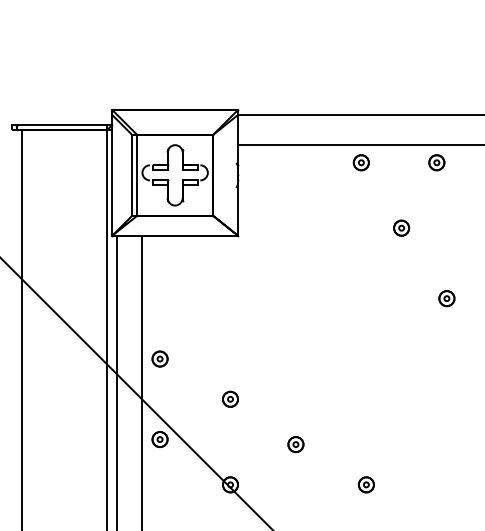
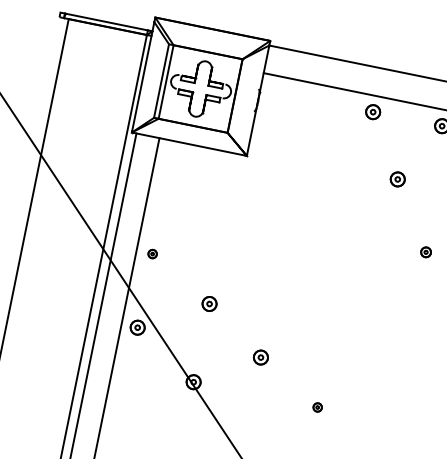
part: (446, 298) -> (425, 252), size x0.7
part: (159, 358) -> (152, 253), size x0.6
part: (365, 484) -> (317, 406), size x0.6

